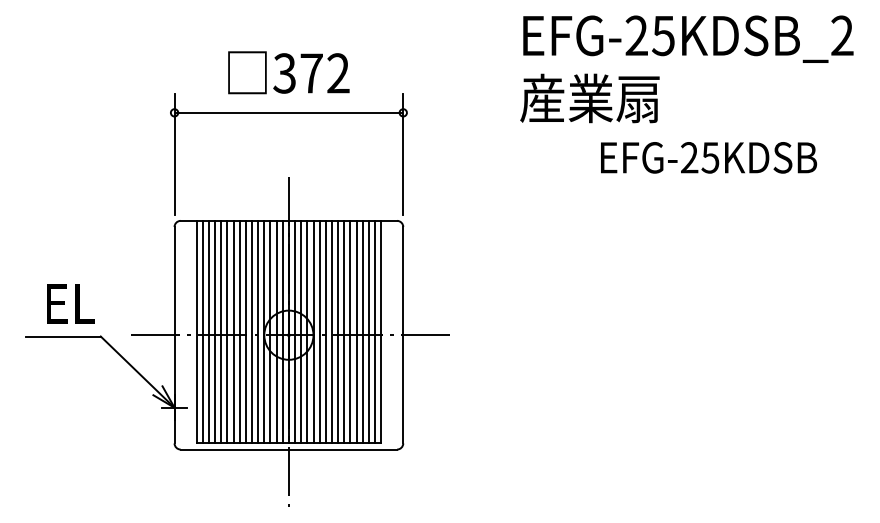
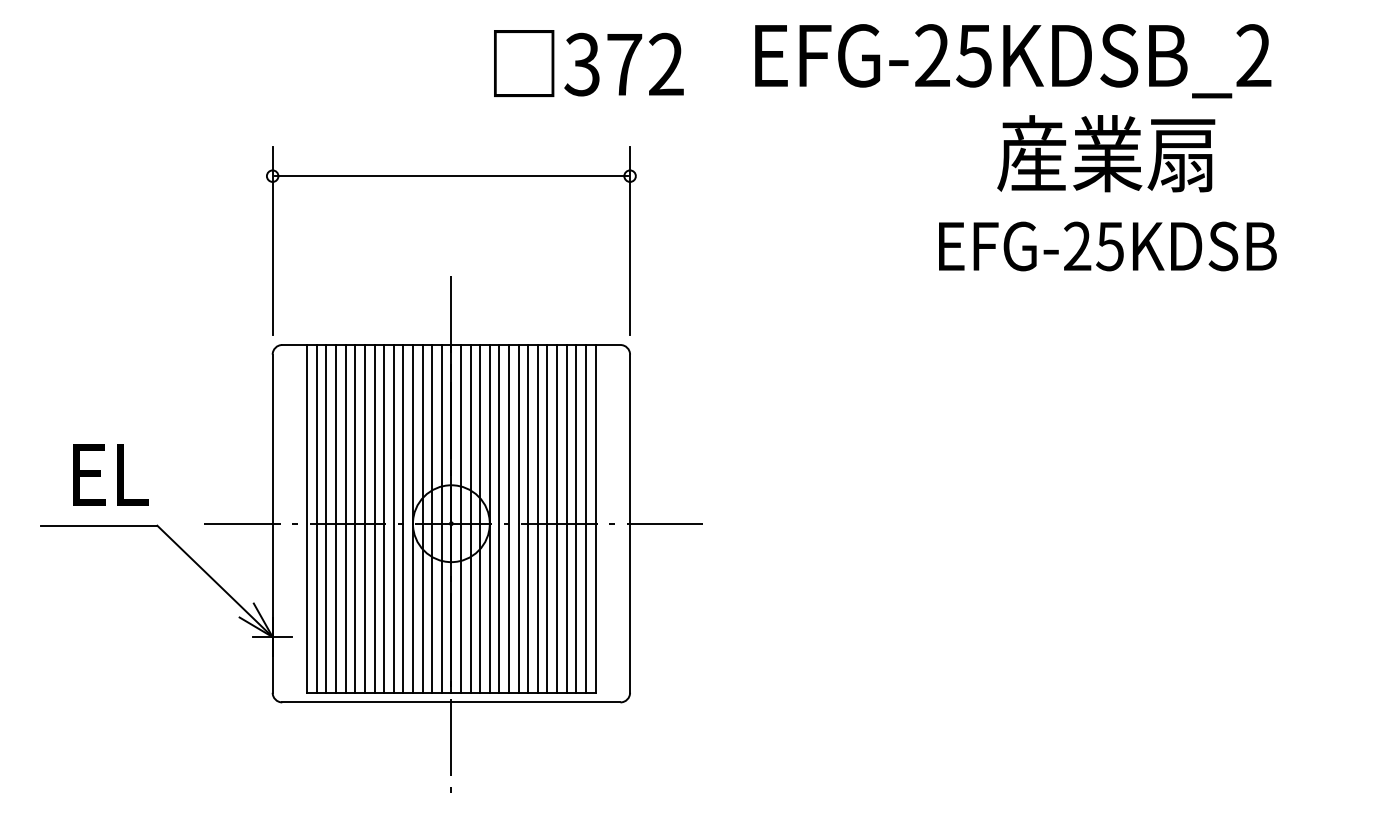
text: (688, 38) -> (1013, 59), moved
text: (288, 72) -> (588, 63), moved
text: (589, 98) -> (1105, 153), moved

